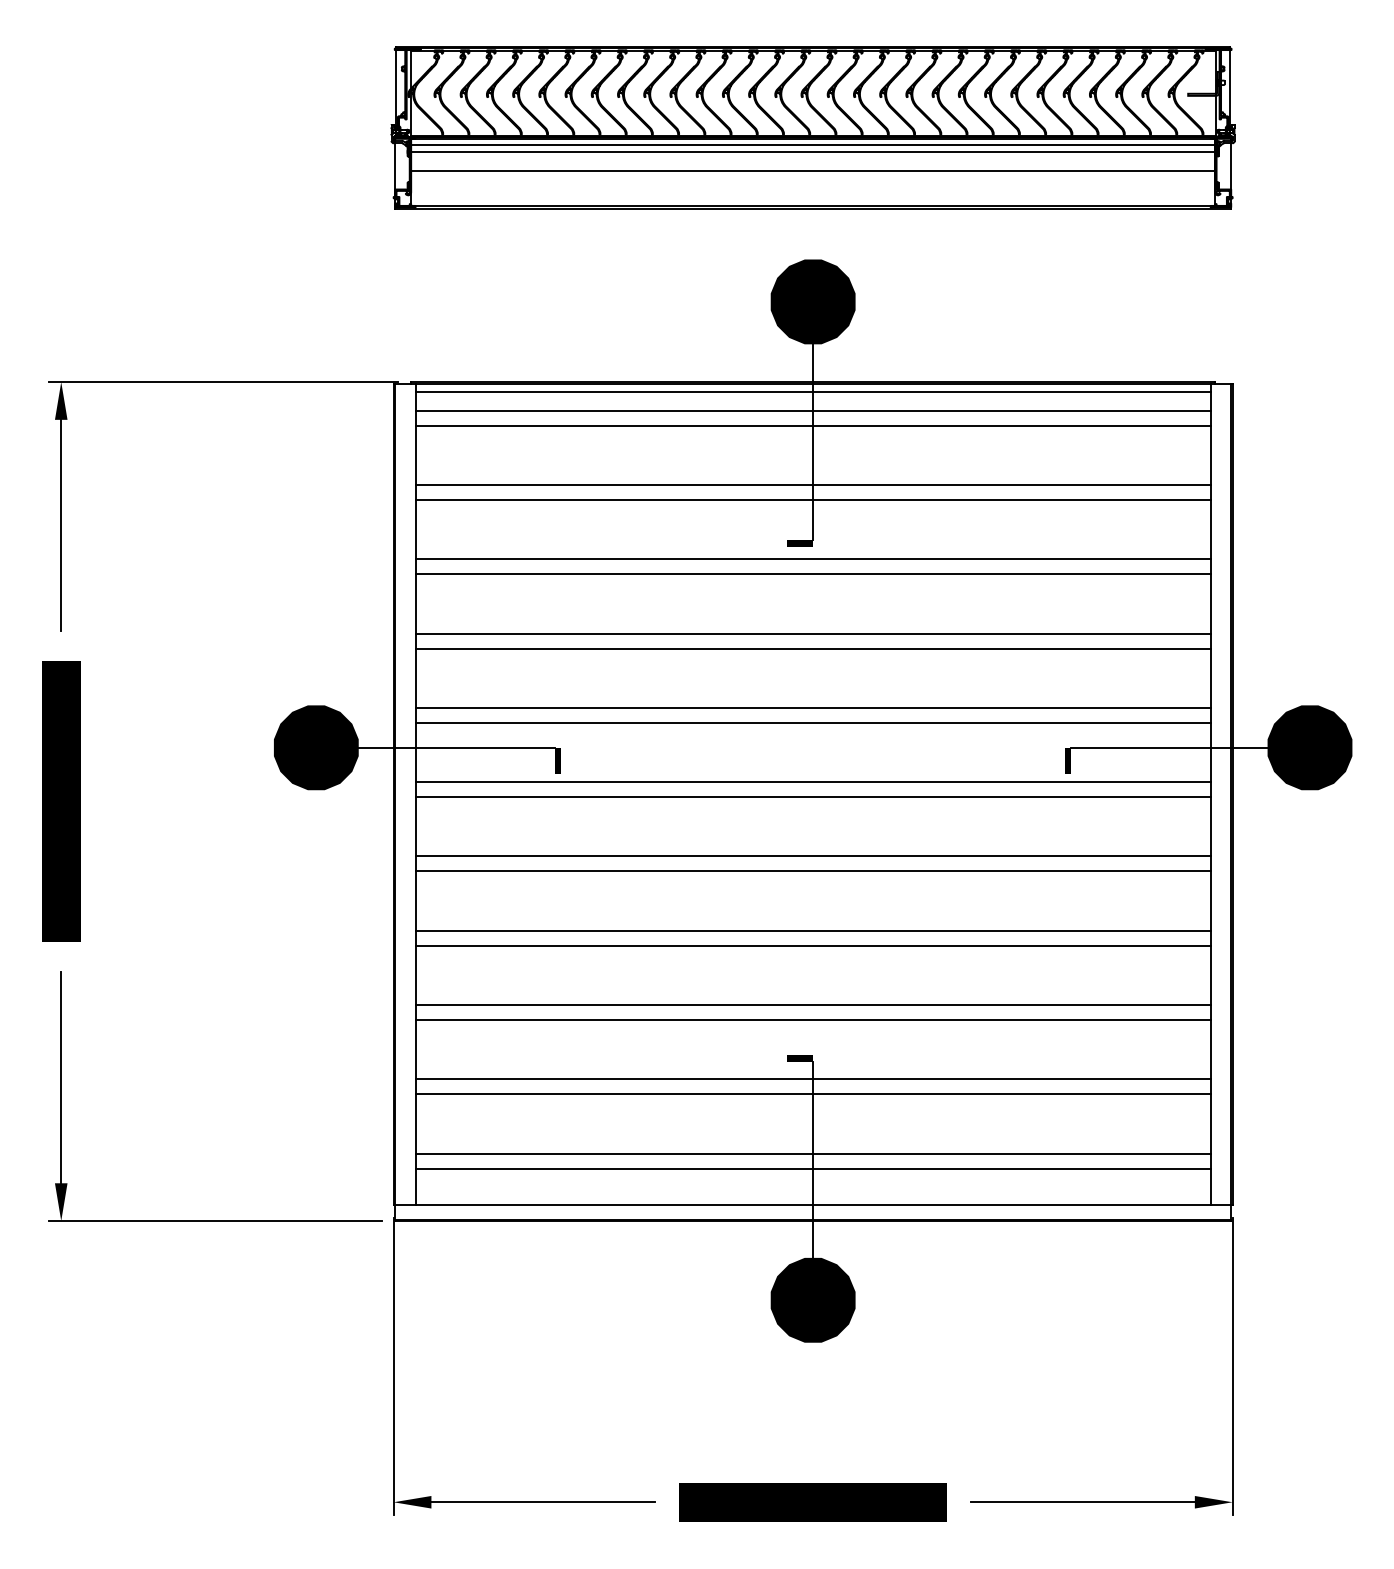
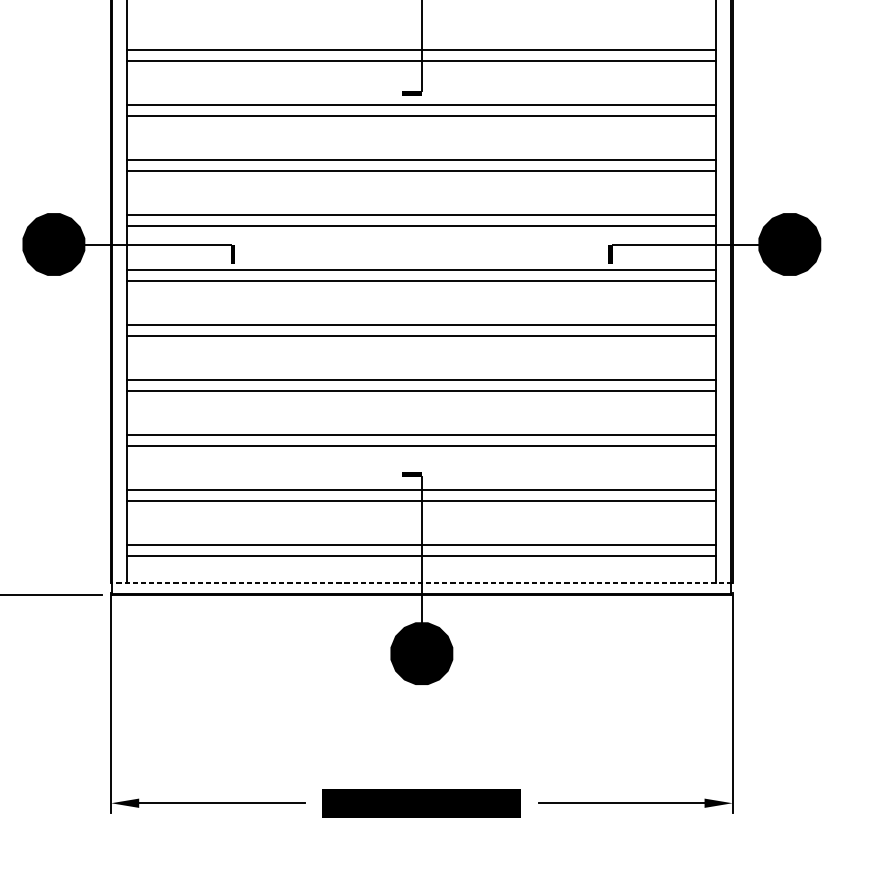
line: (812, 425) -> (421, 5), removed
line: (812, 1204) -> (421, 582), solid -> dashed

